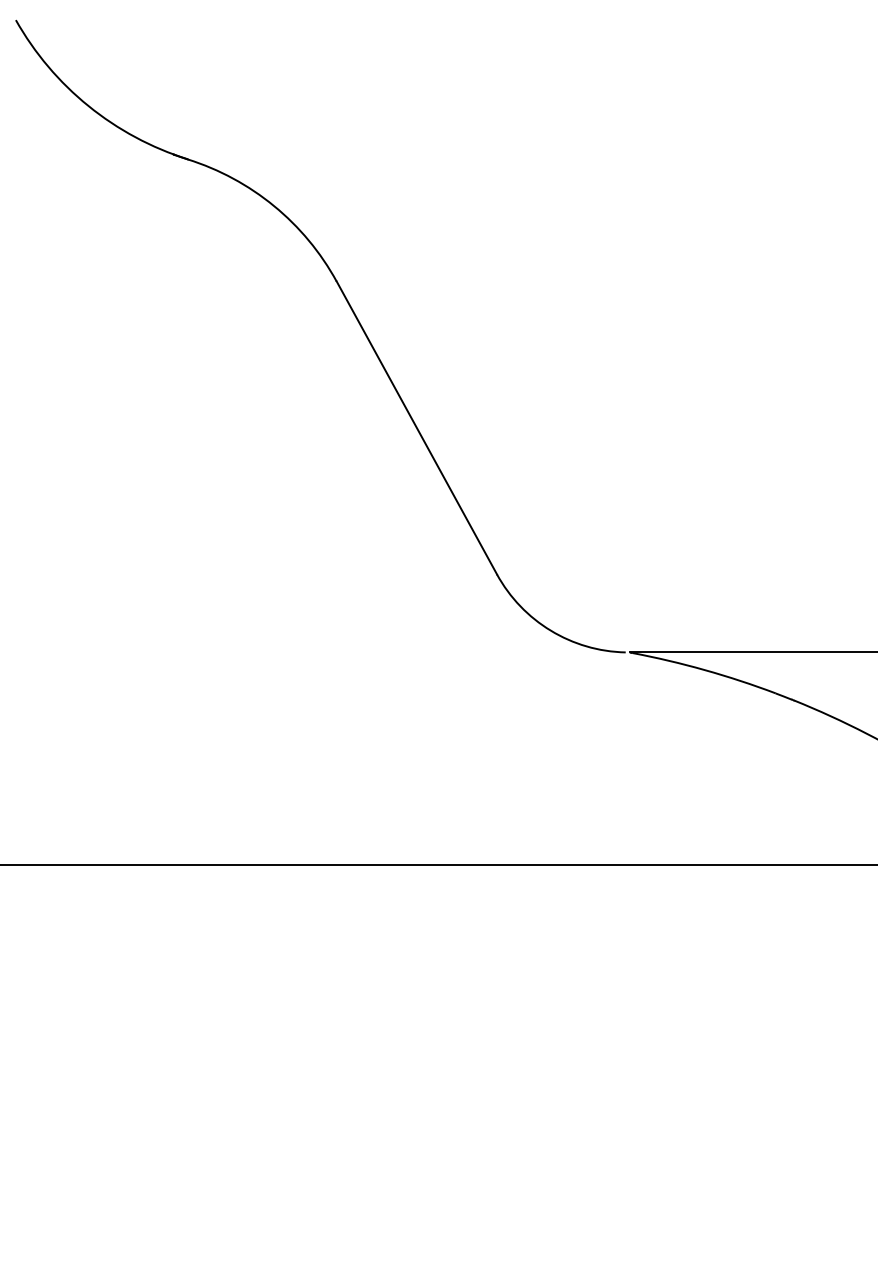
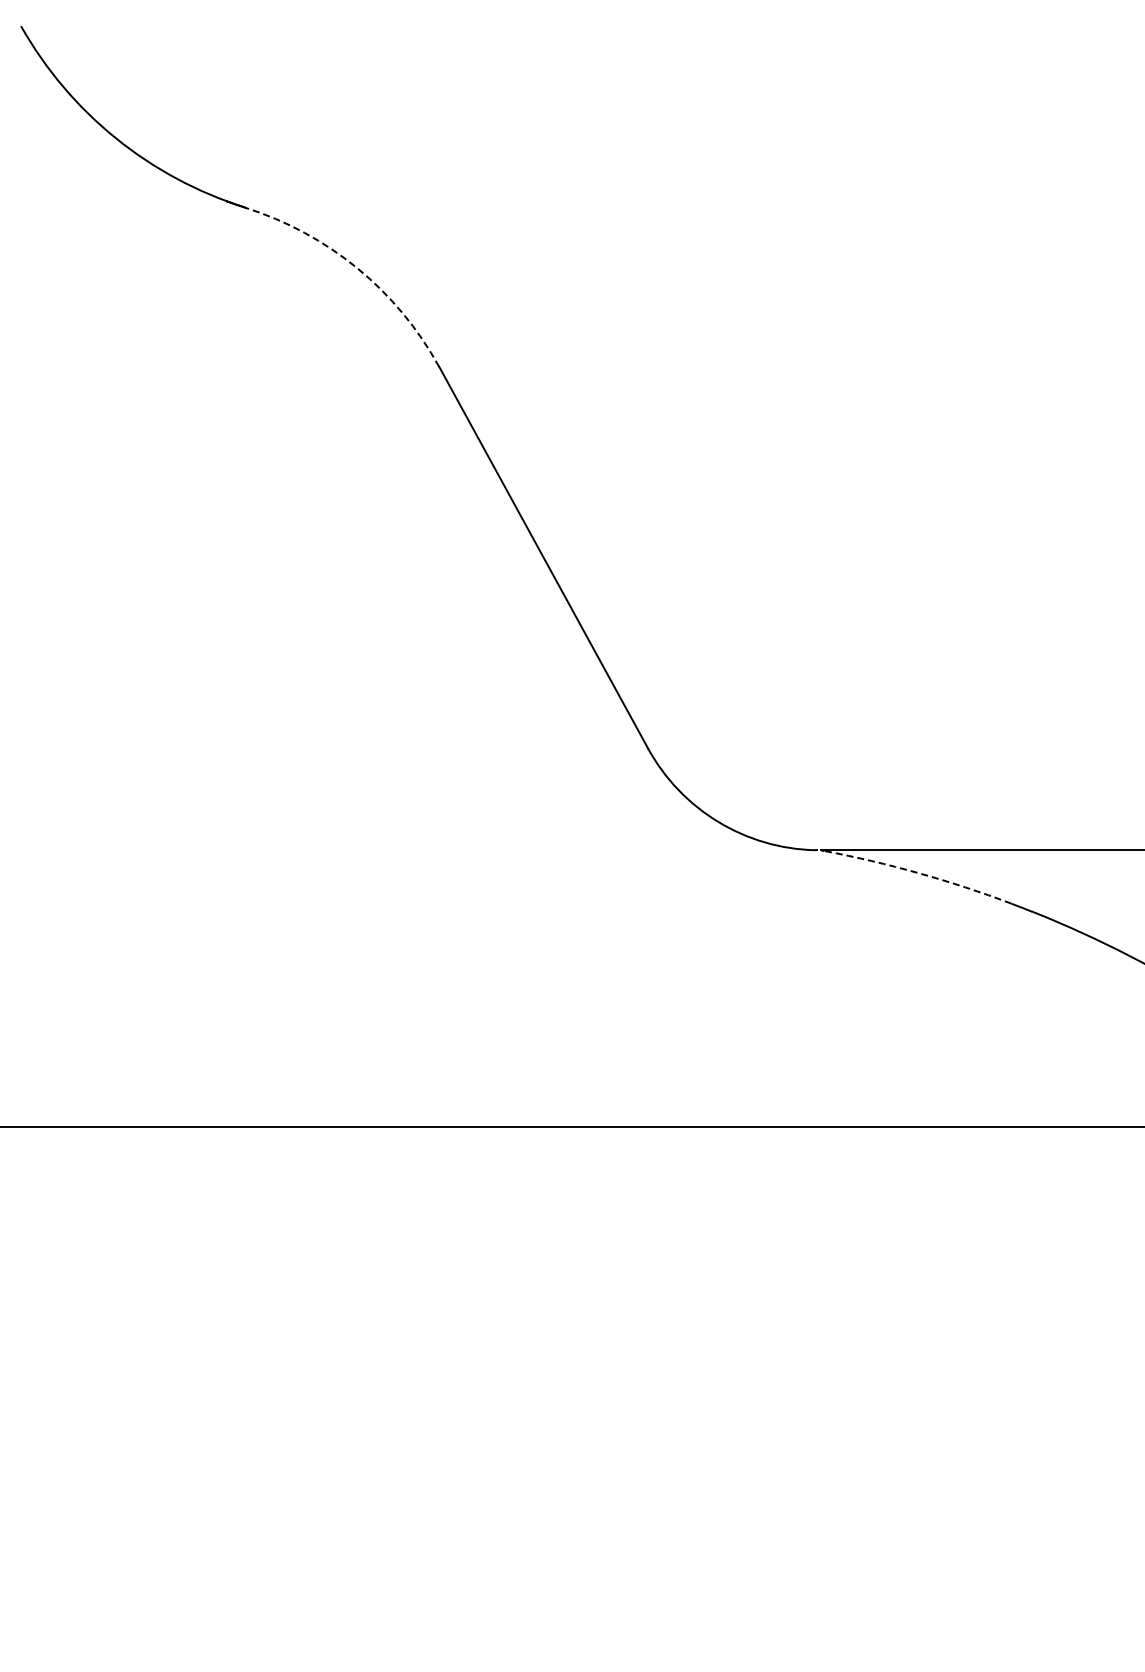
arc: (274, 206) -> (357, 268), solid -> dashed
arc: (705, 670) -> (919, 873), solid -> dashed

